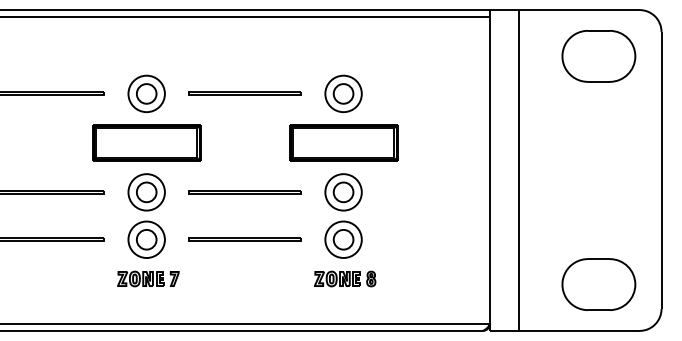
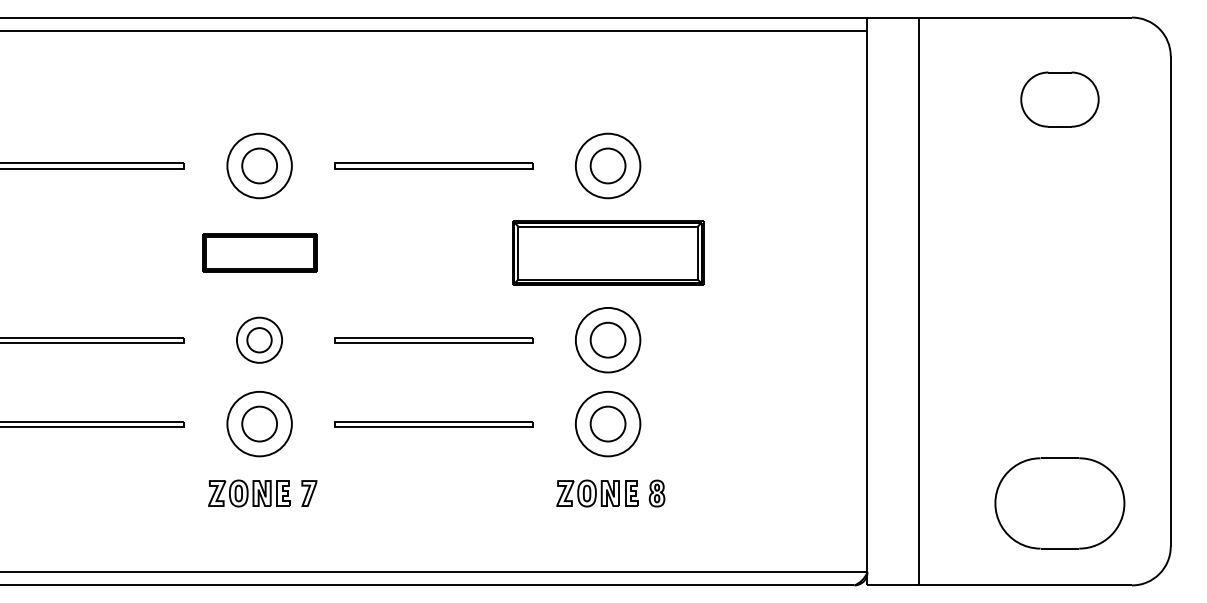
part: (598, 56) -> (1059, 99), size x0.6
part: (146, 142) -> (259, 251), size x0.6
part: (146, 192) -> (259, 340), size x0.7

